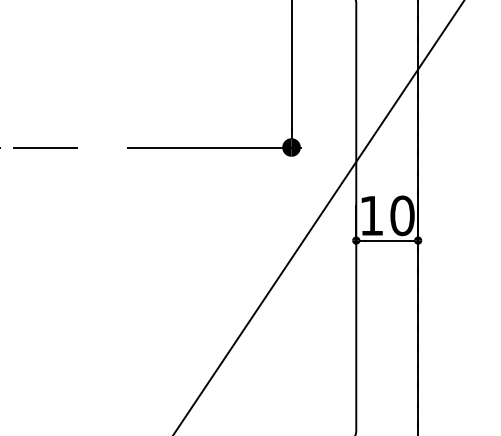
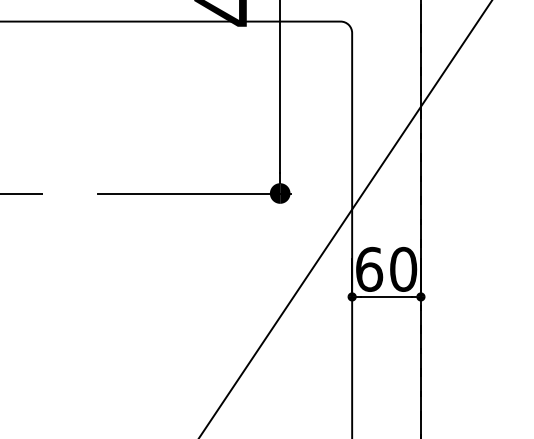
text: (371, 215) -> (369, 269), 10 -> 60

